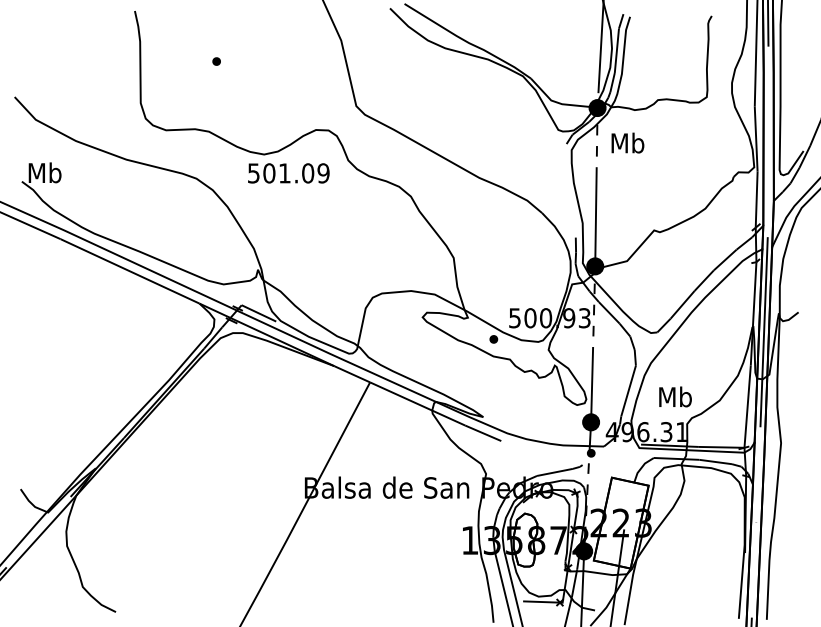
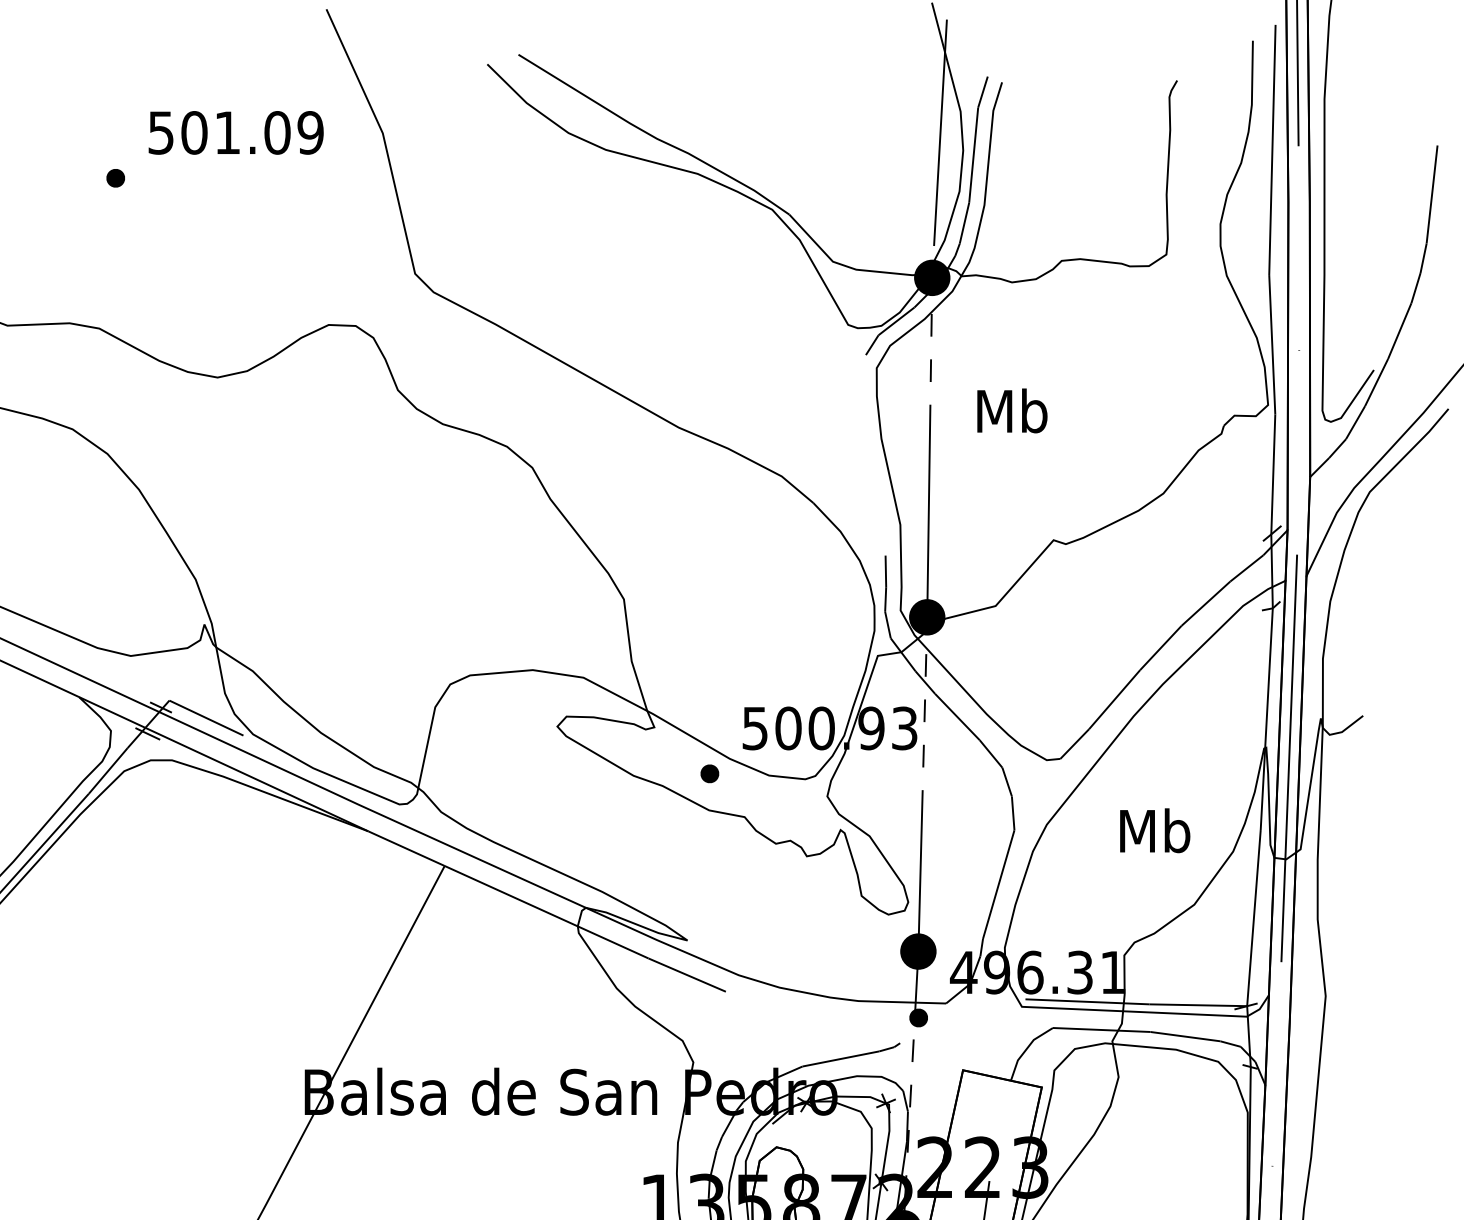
text: (627, 142) -> (1011, 409), moved
text: (288, 173) -> (235, 133), moved
text: (675, 396) -> (1155, 829), moved

